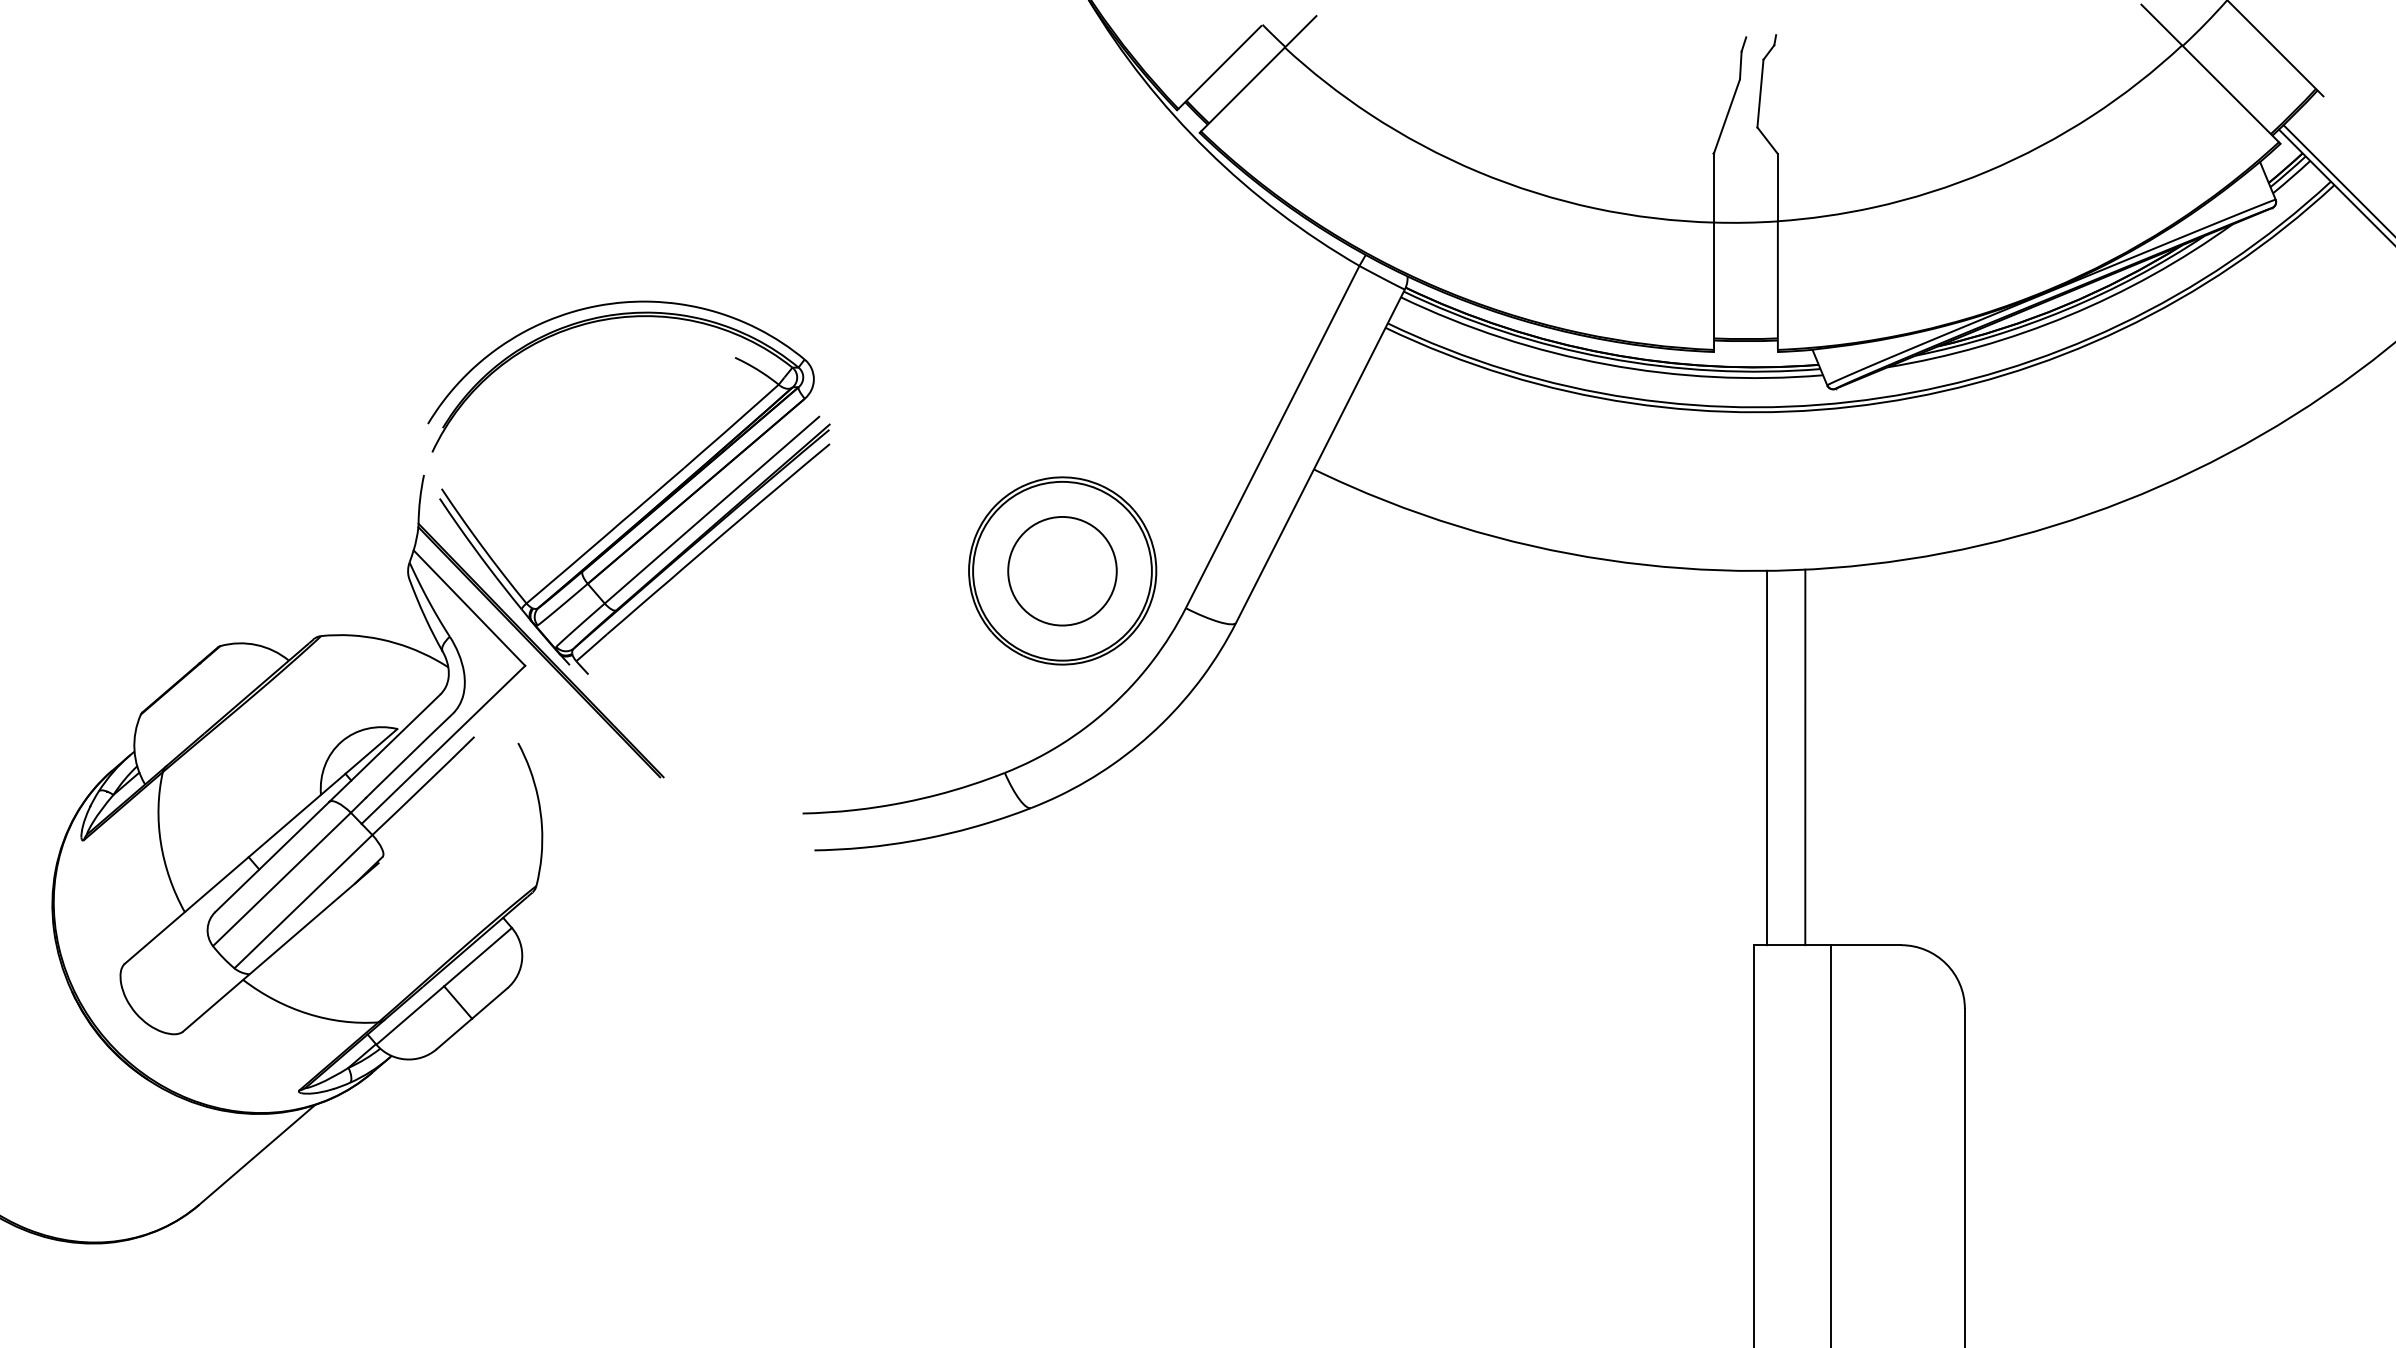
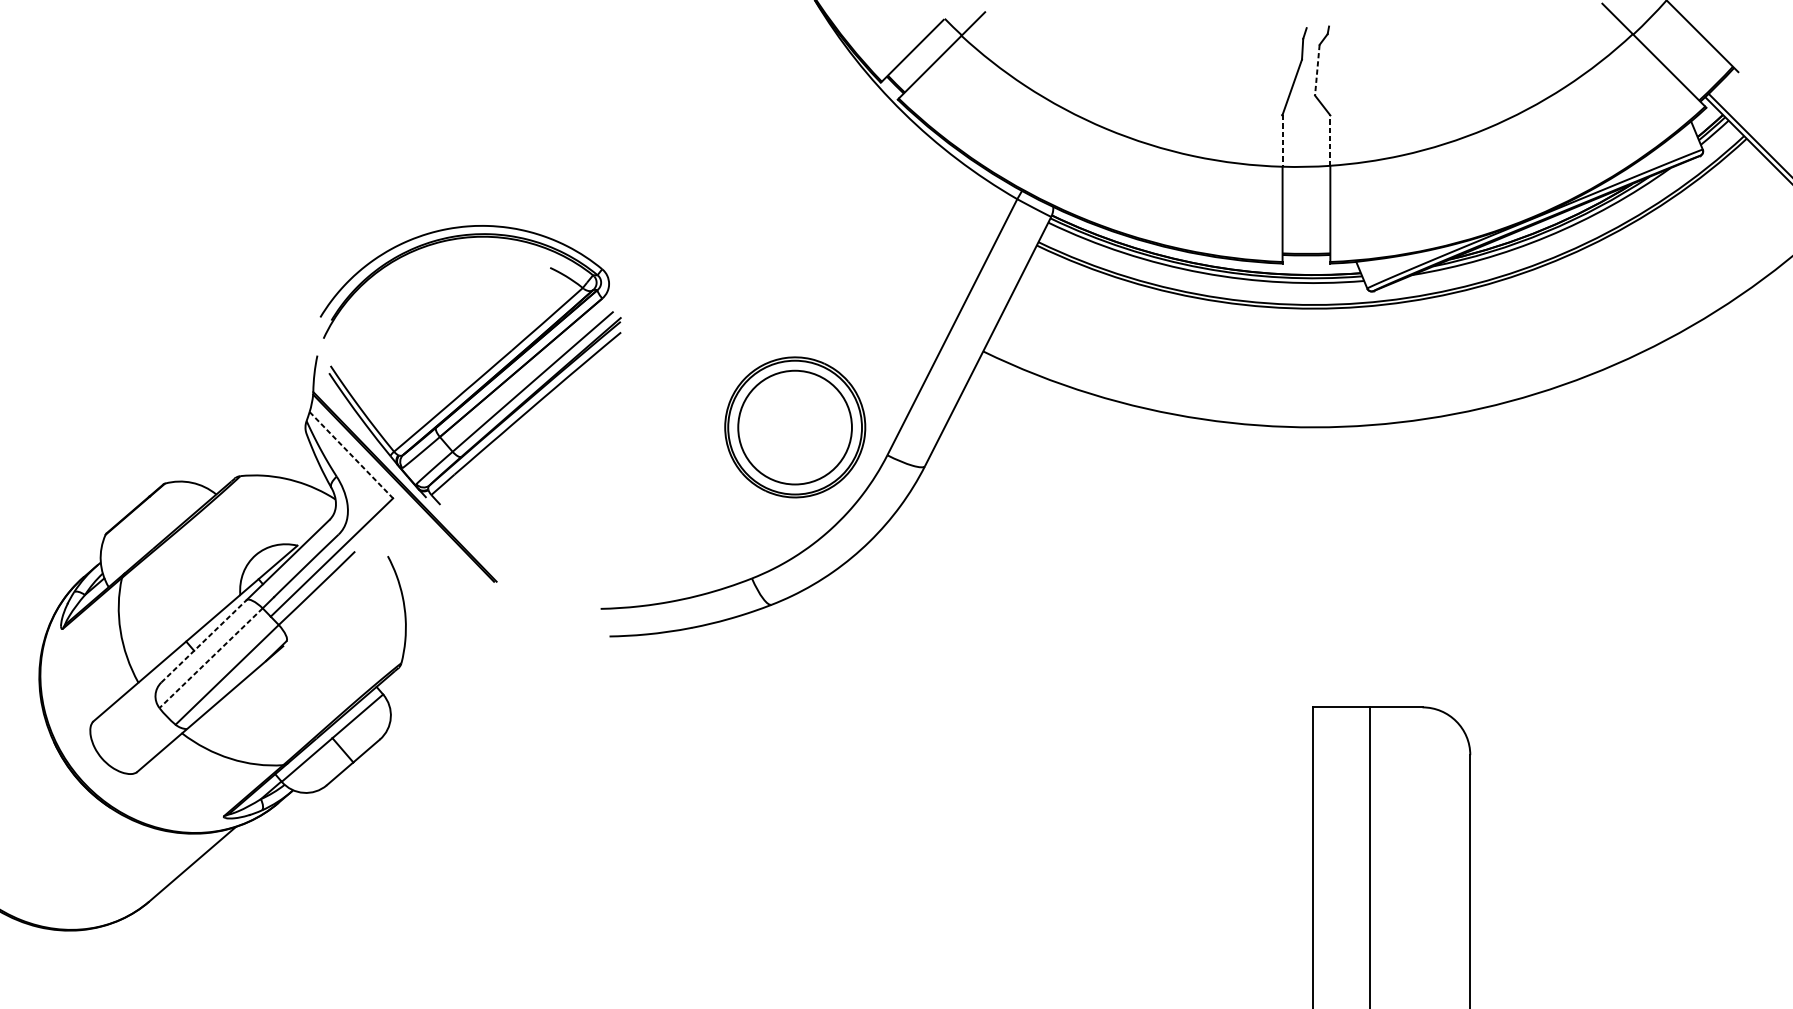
line: (1760, 94) -> (1317, 70), solid -> dashed
line: (1777, 187) -> (1330, 140), solid -> dashed
line: (1714, 188) -> (1282, 141), solid -> dashed
circle: (1062, 570) -> (795, 427), size x1.4
line: (469, 608) -> (351, 455), solid -> dashed
line: (1766, 757) -> (1321, 566), removed
line: (1805, 757) -> (1351, 566), removed
line: (272, 856) -> (204, 641), solid -> dashed
line: (281, 879) -> (210, 658), solid -> dashed

